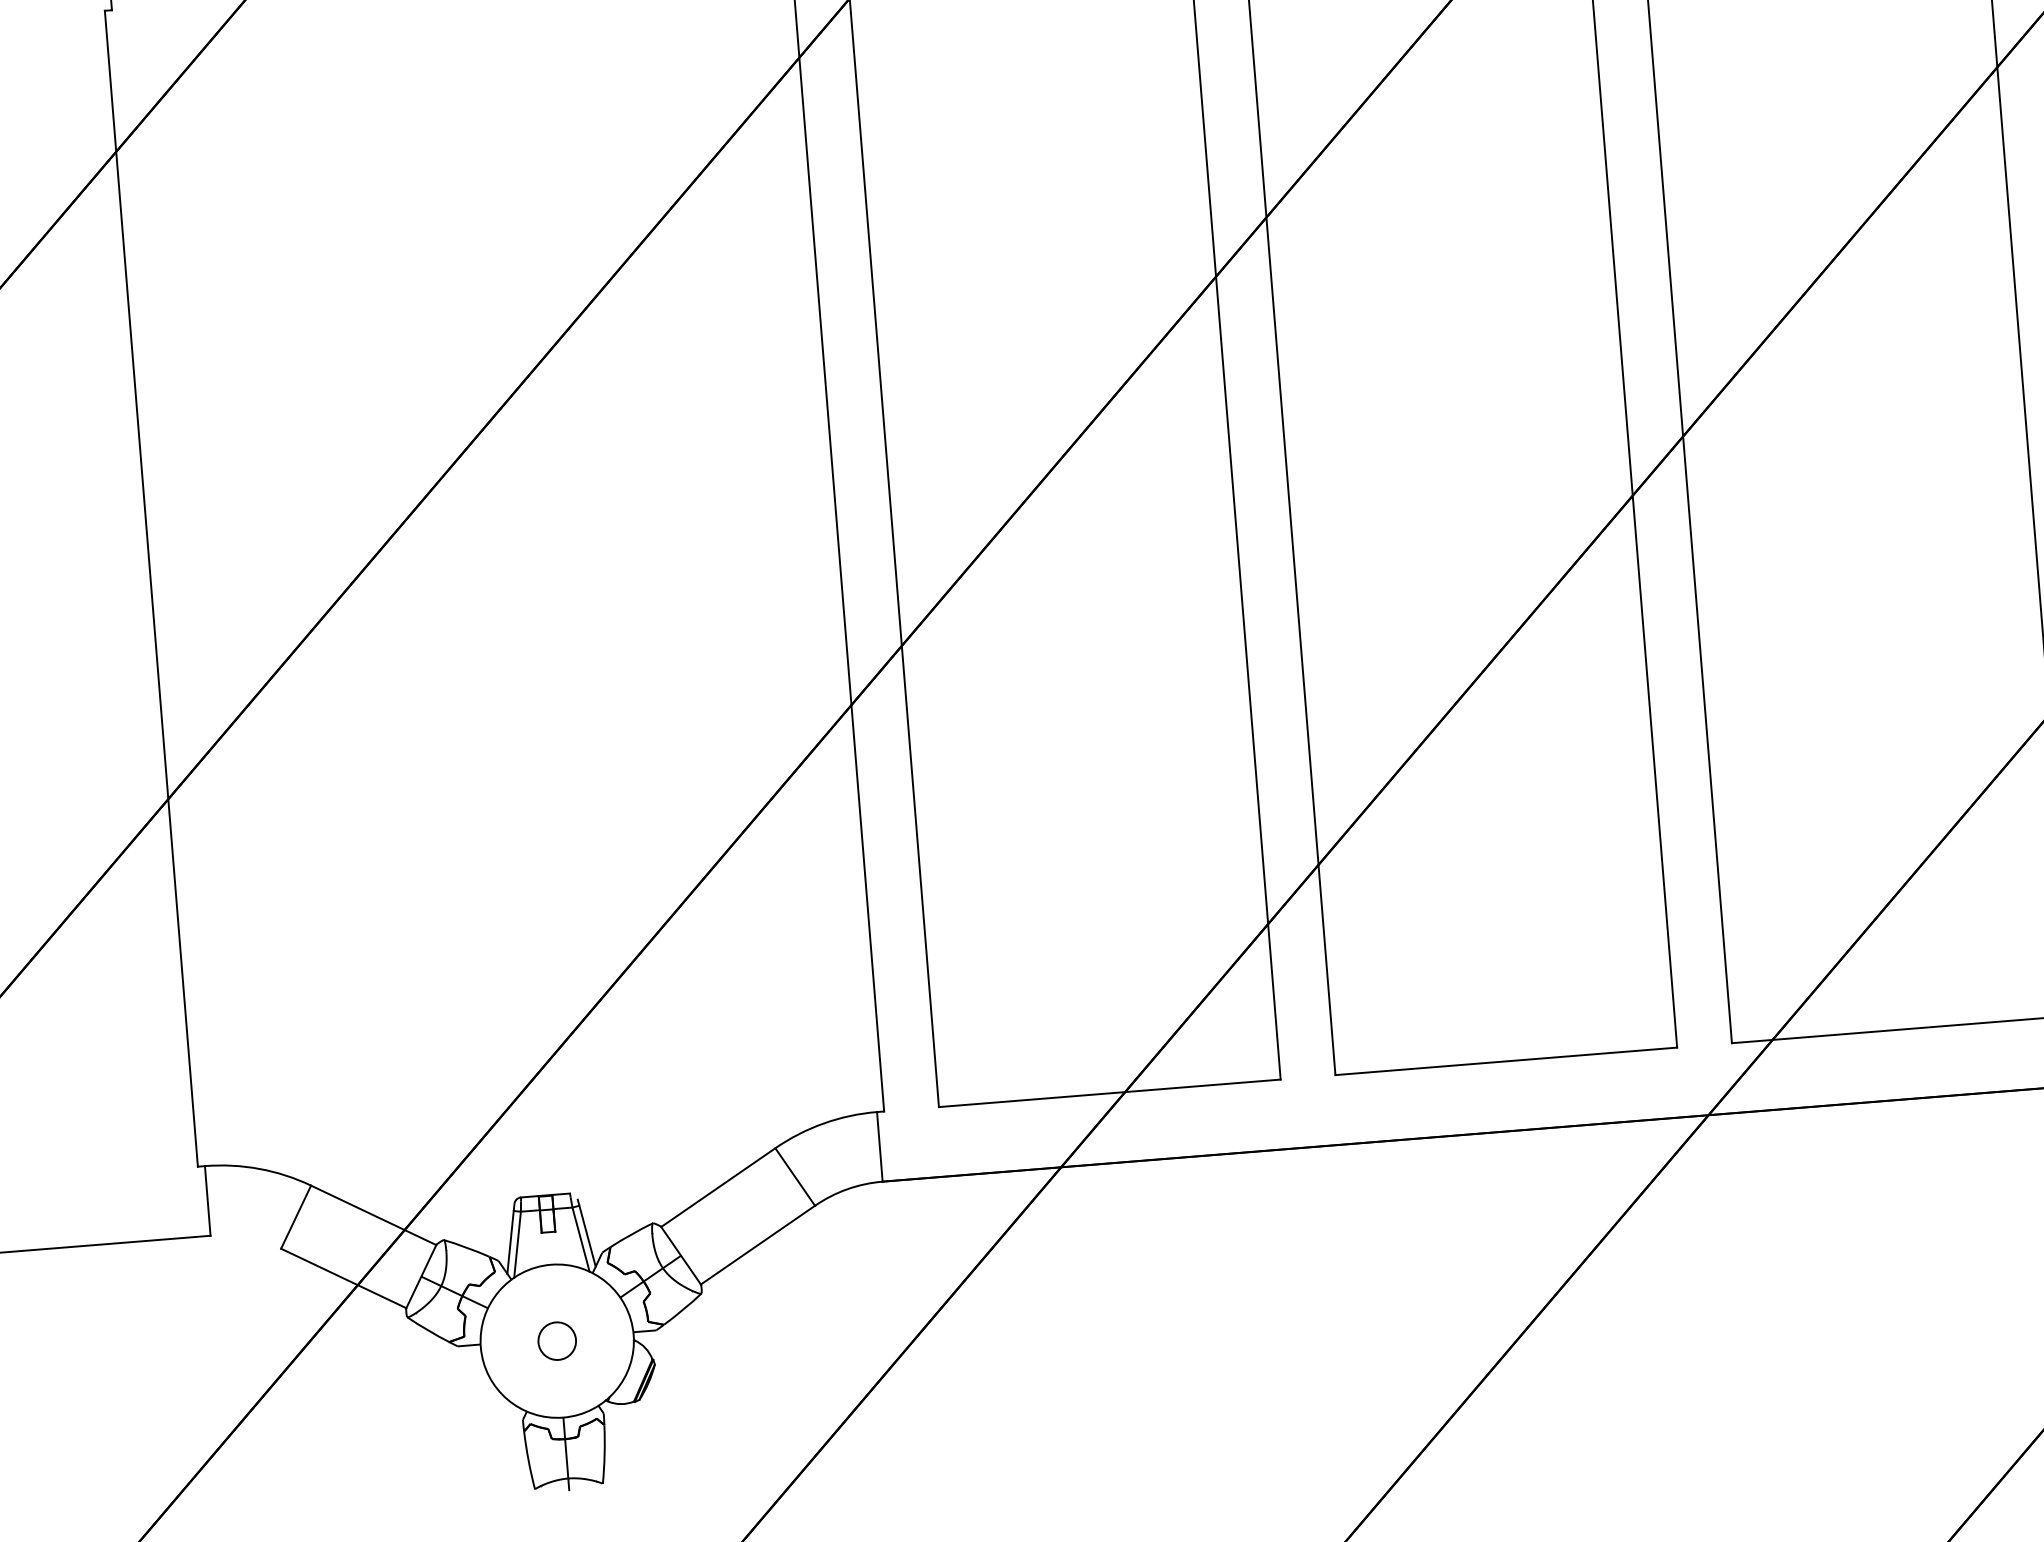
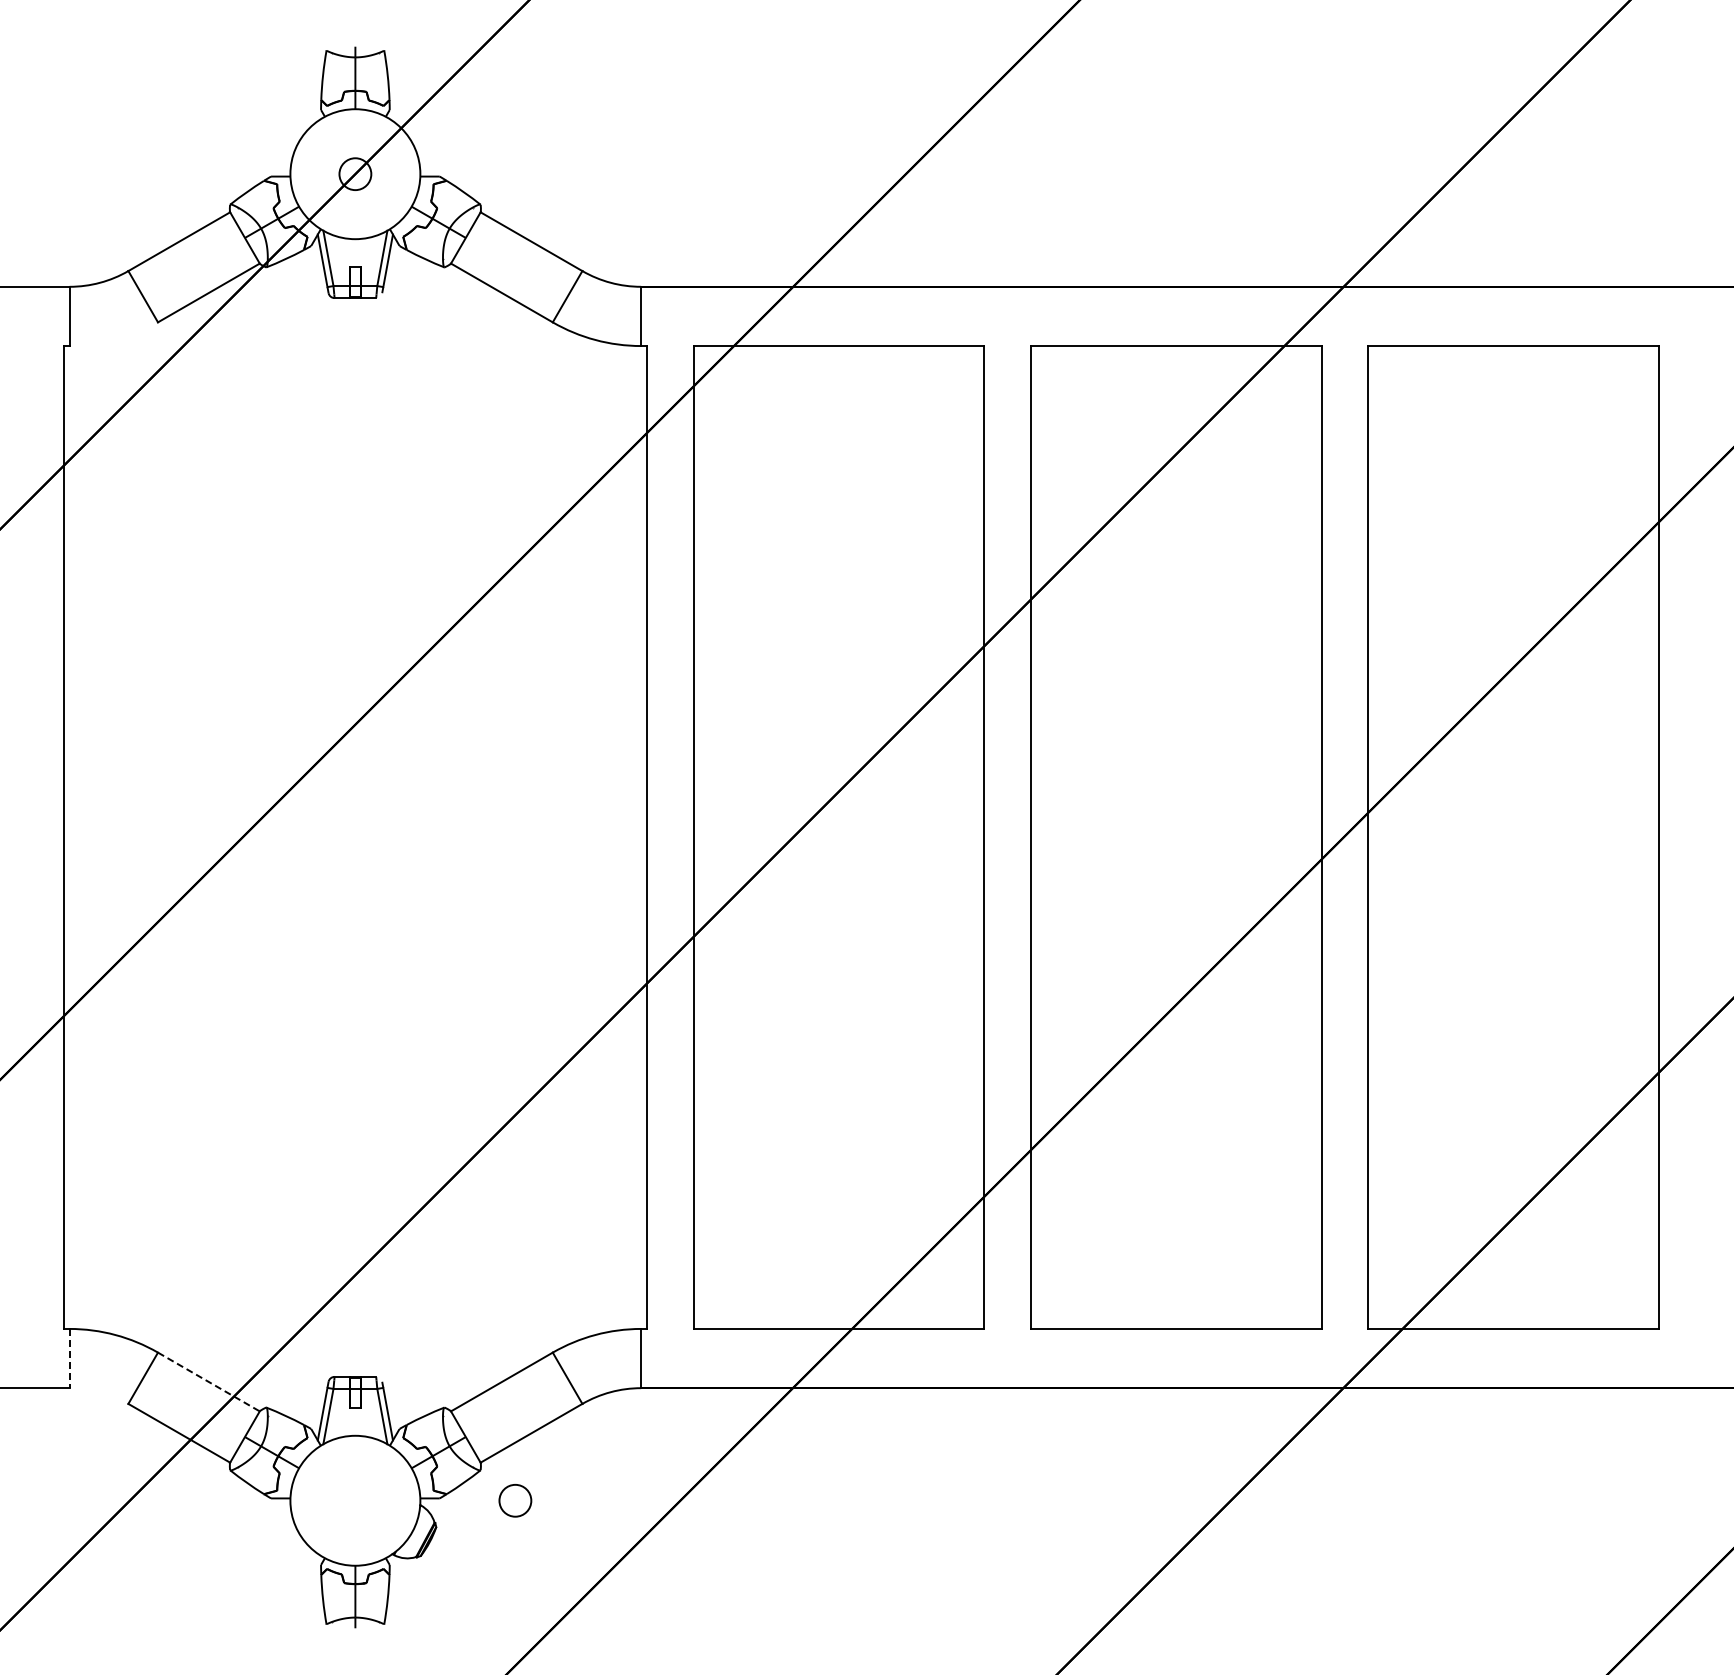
line: (207, 1200) -> (69, 1358), solid -> dashed
line: (373, 1215) -> (208, 1382), solid -> dashed
circle: (557, 1340) -> (515, 1500), moved

